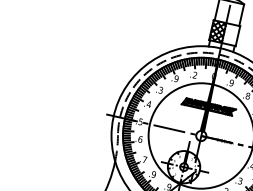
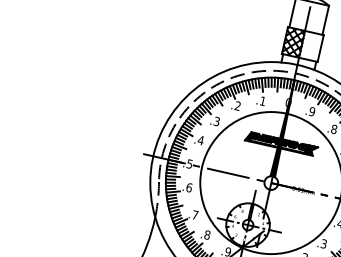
text: (194, 74) -> (262, 100), .2 -> .1
text: (176, 78) -> (237, 105), .9 -> .2
text: (153, 174) -> (207, 235), .9 -> .8

